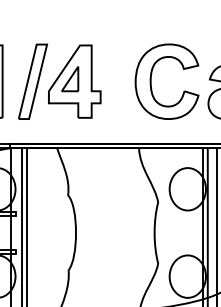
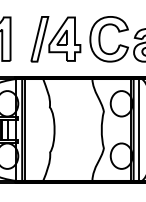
part: (59, 82) -> (55, 39), moved

